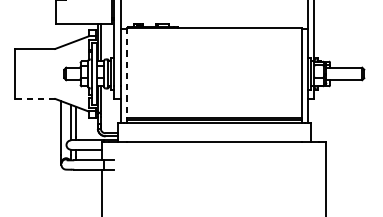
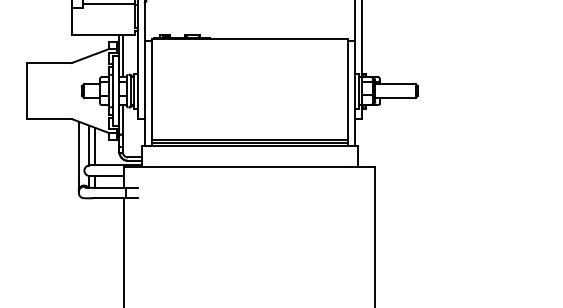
line: (126, 73) -> (151, 90), dashed -> solid
line: (35, 99) -> (49, 119), dashed -> solid

